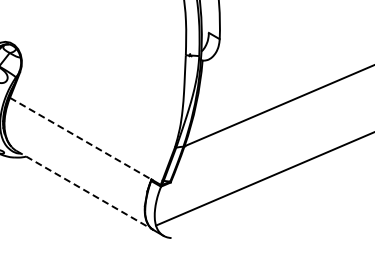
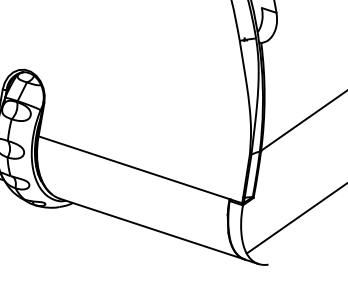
line: (80, 138) -> (133, 167), dashed -> solid
line: (85, 190) -> (152, 228), dashed -> solid

